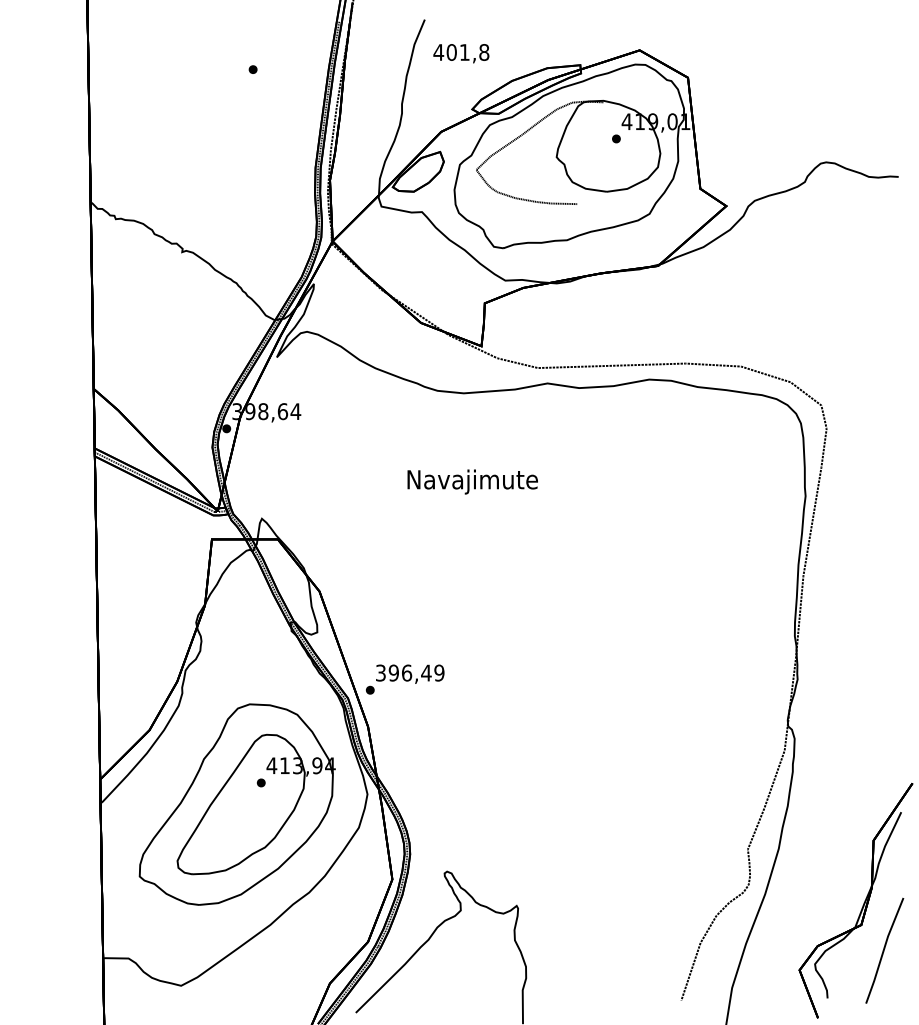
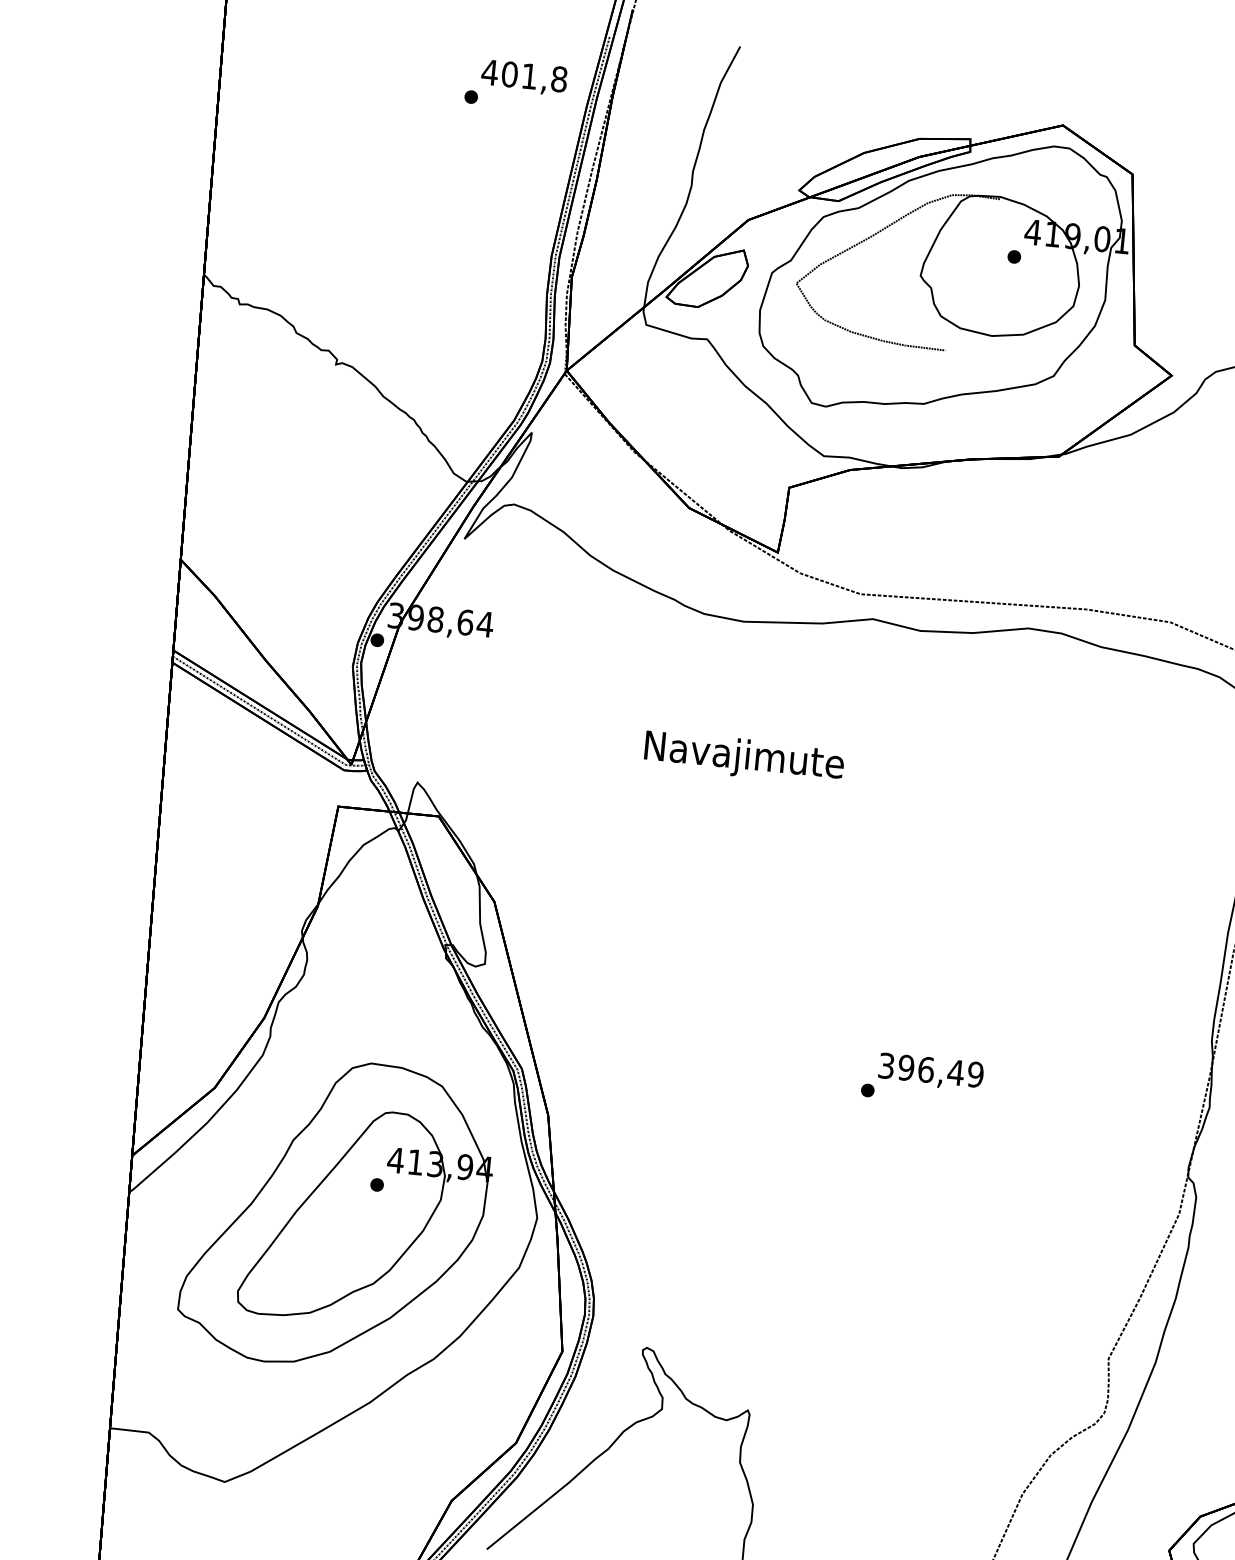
text: (461, 53) -> (524, 77), moved
text: (405, 679) -> (923, 1079), moved

